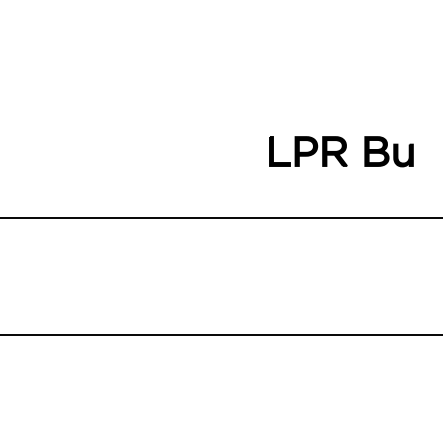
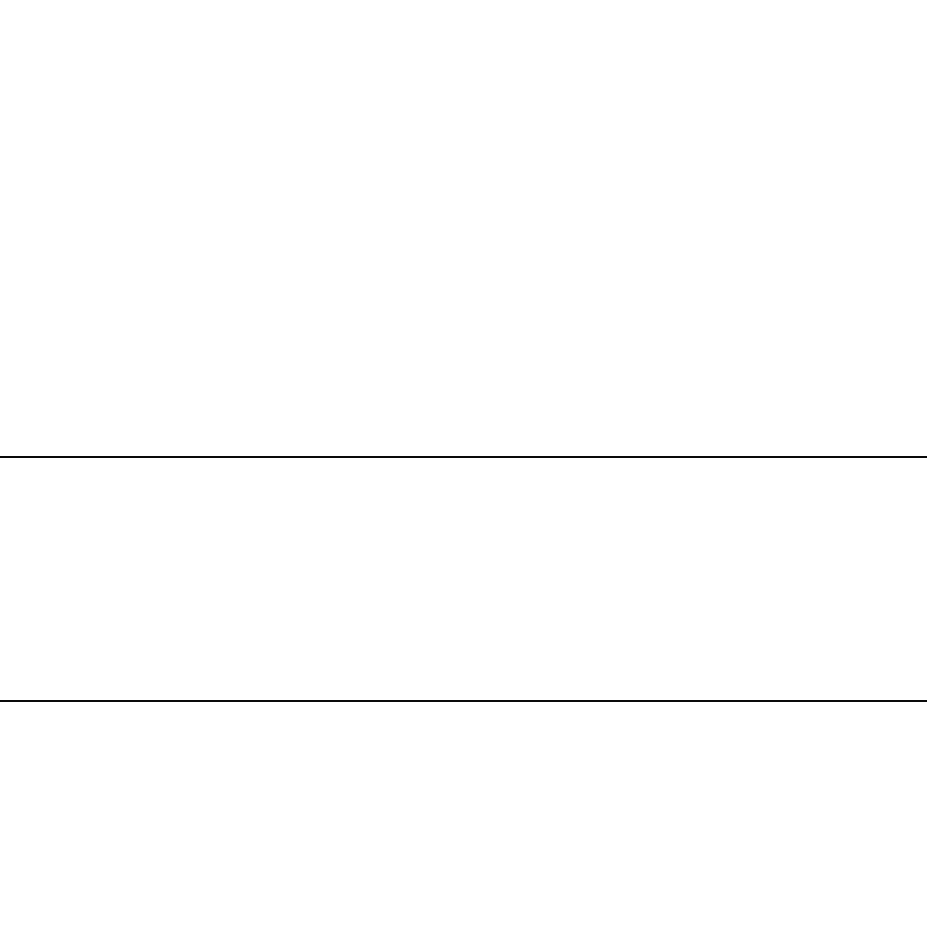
part: (341, 151) -> (714, 316), removed

